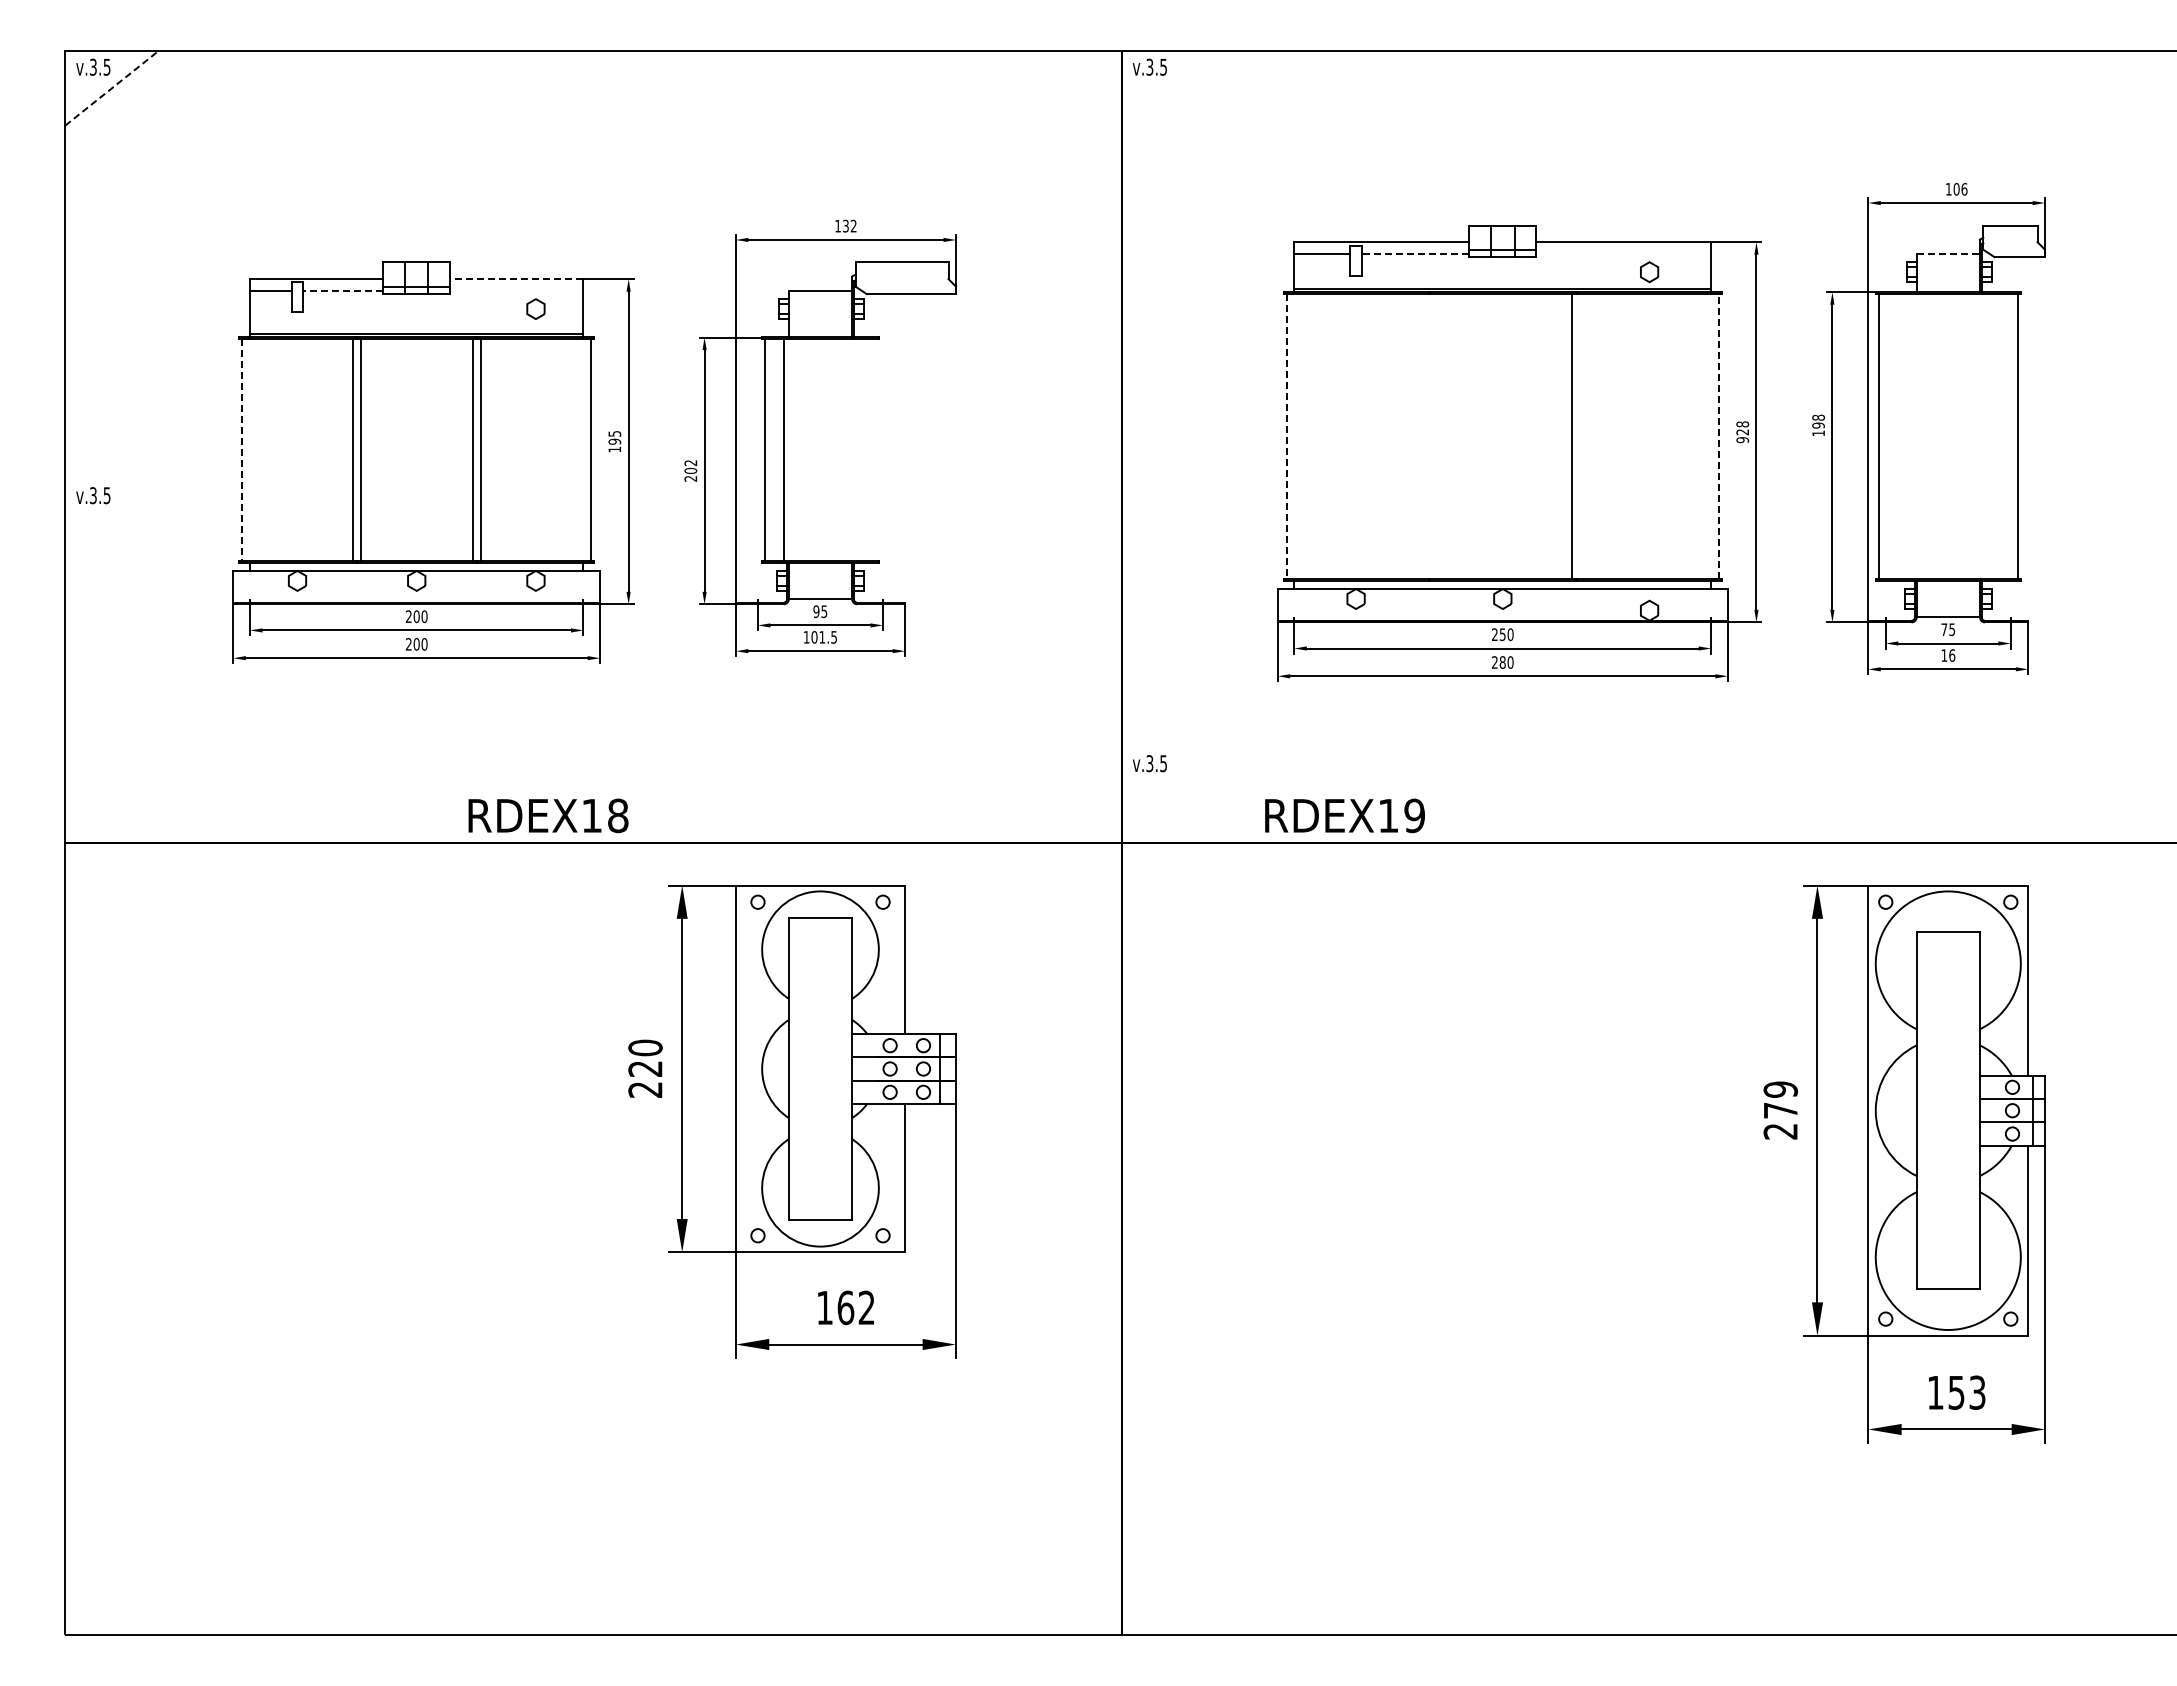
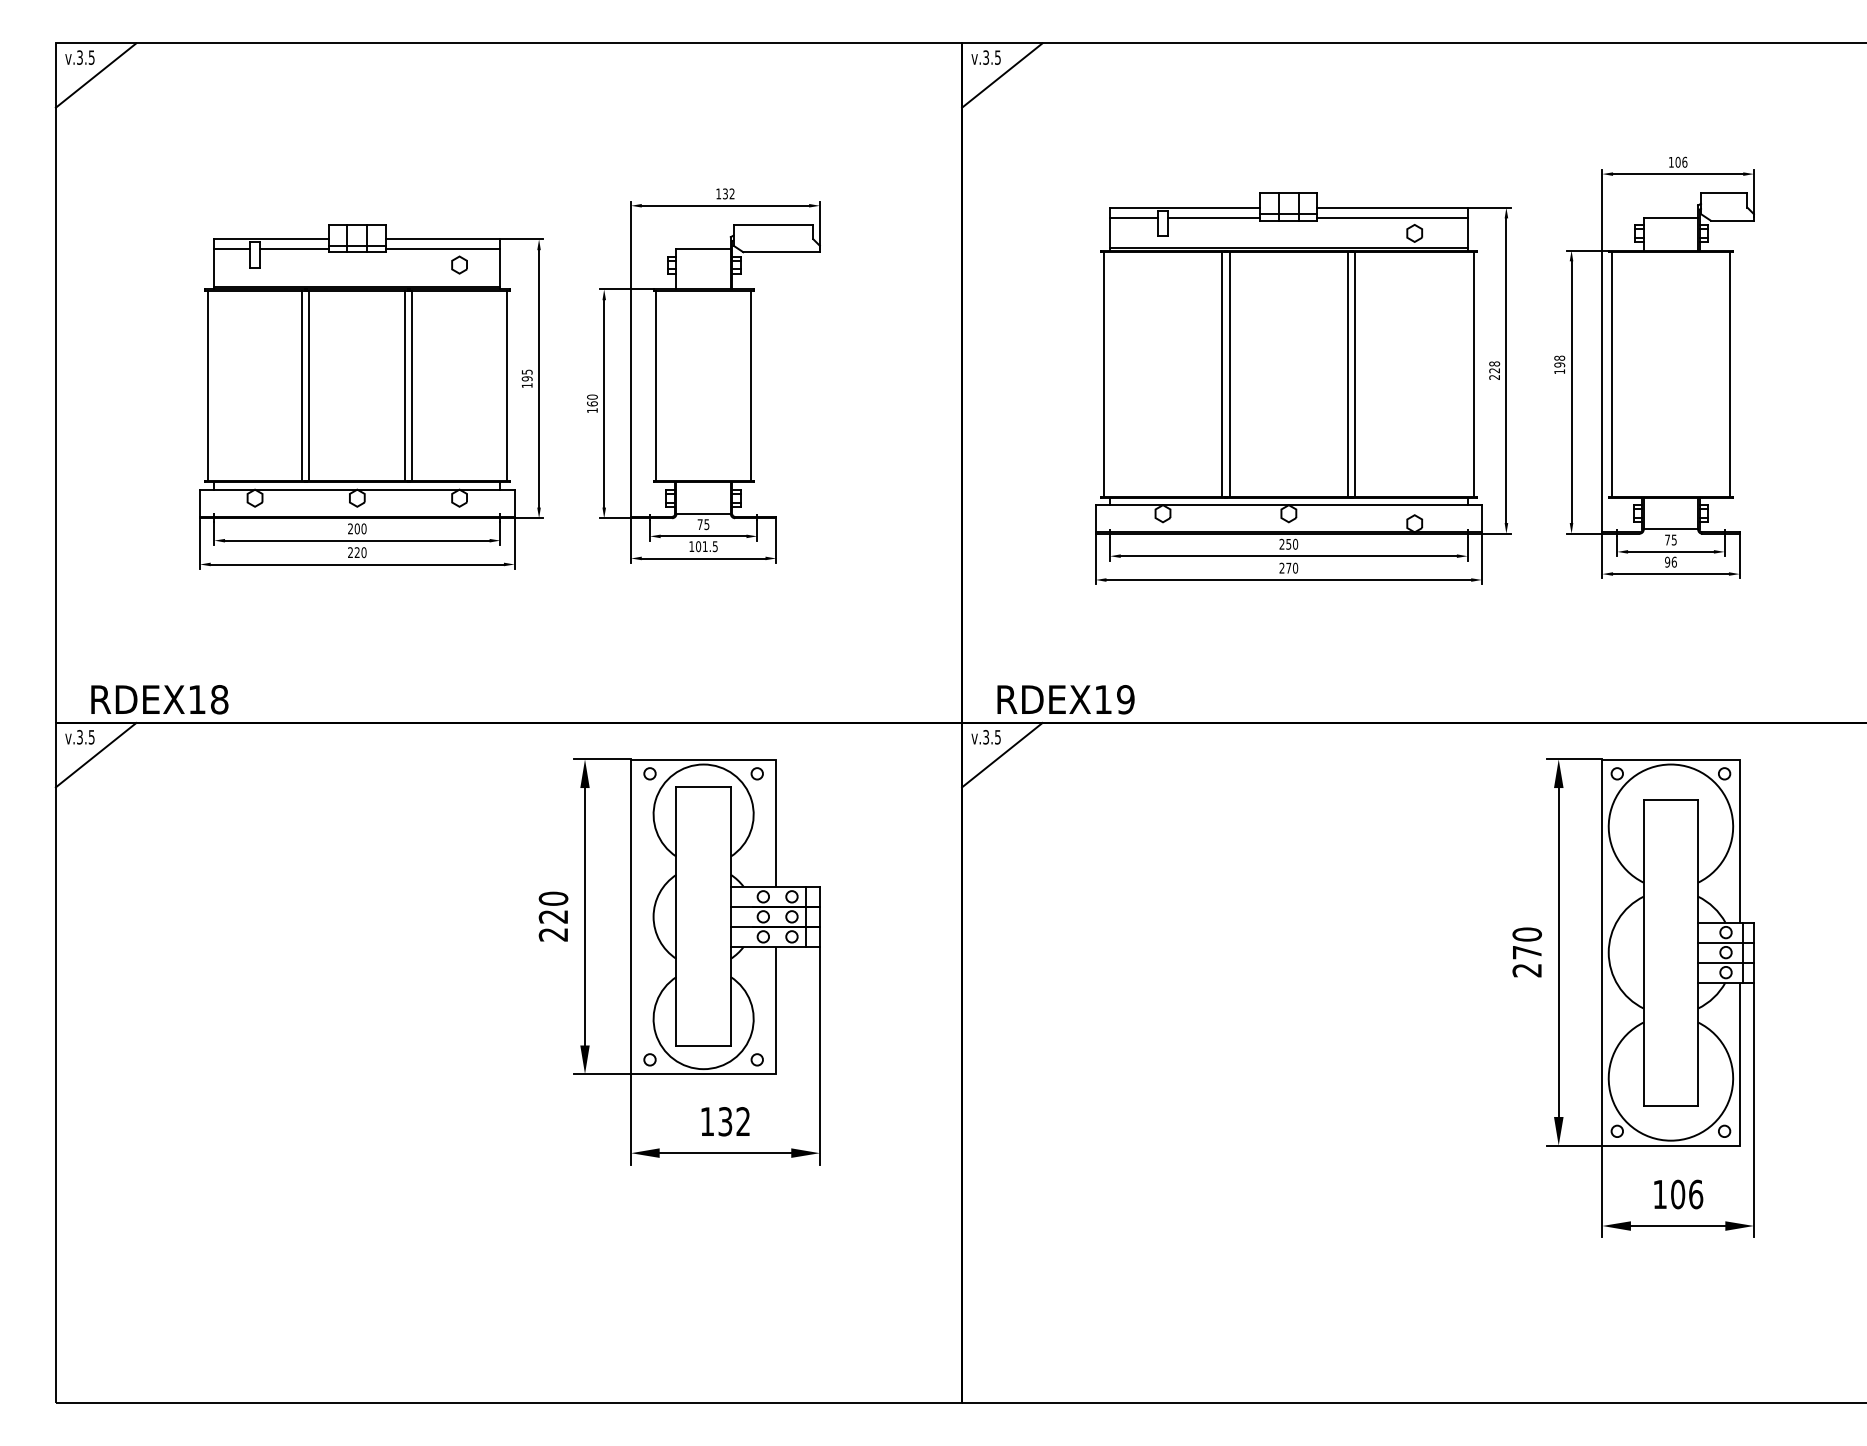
line: (112, 87) -> (96, 75), dashed -> solid
line: (1168, 87) -> (1002, 75), added
line: (1415, 253) -> (1213, 217), dashed -> solid
line: (1623, 253) -> (1392, 217), added
line: (1948, 253) -> (1671, 217), dashed -> solid
line: (516, 279) -> (442, 239), dashed -> solid
line: (342, 290) -> (293, 249), dashed -> solid
line: (516, 290) -> (442, 249), added
line: (1286, 436) -> (1103, 374), dashed -> solid
line: (1425, 436) -> (1222, 374), added
line: (1433, 436) -> (1229, 374), added
line: (1580, 436) -> (1355, 374), added
line: (1718, 436) -> (1473, 374), dashed -> solid
text: (1742, 440) -> (1494, 377), 928 -> 228
line: (783, 449) -> (750, 385), moved
line: (242, 450) -> (207, 386), dashed -> solid
text: (690, 470) -> (592, 403), 202 -> 160
text: (93, 495) -> (80, 737), moved
text: (816, 611) -> (700, 524), 95 -> 75
text: (416, 644) -> (357, 552), 200 -> 220
text: (1944, 655) -> (1667, 562), 16 -> 96
text: (1502, 662) -> (1288, 568), 280 -> 270
text: (1149, 763) -> (985, 737), moved
text: (548, 815) -> (159, 699), moved
text: (1344, 815) -> (1065, 699), moved
line: (112, 880) -> (96, 755), added
line: (1168, 880) -> (1002, 755), added
text: (1780, 1089) -> (1527, 934), 279 -> 270
text: (845, 1307) -> (725, 1121), 162 -> 132
text: (1966, 1392) -> (1686, 1194), 153 -> 106

